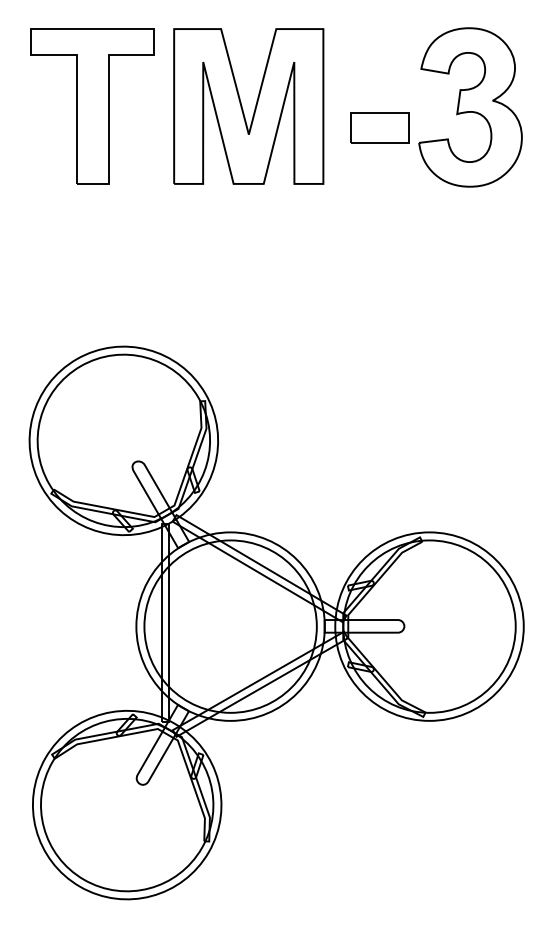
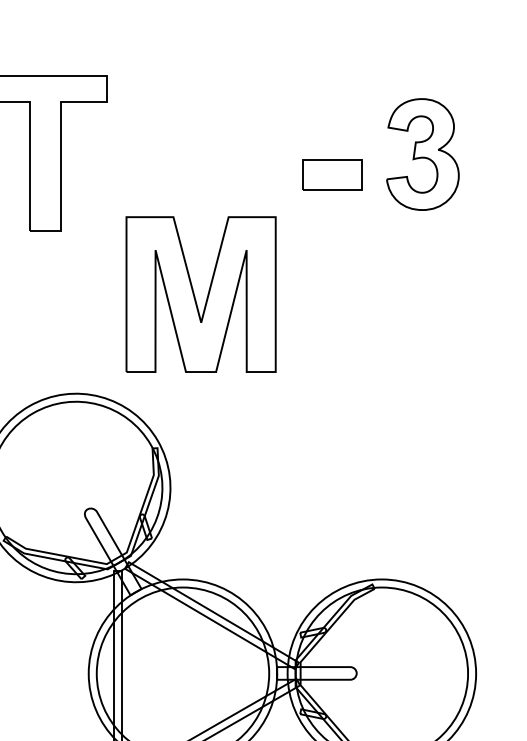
part: (248, 106) -> (200, 294), moved
part: (470, 107) -> (422, 154), size x0.7

